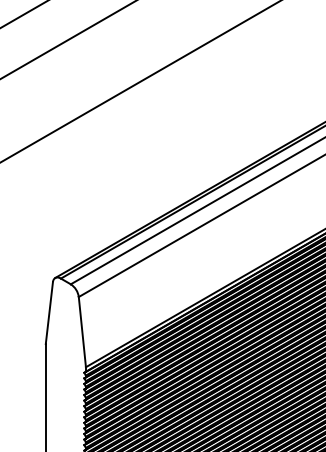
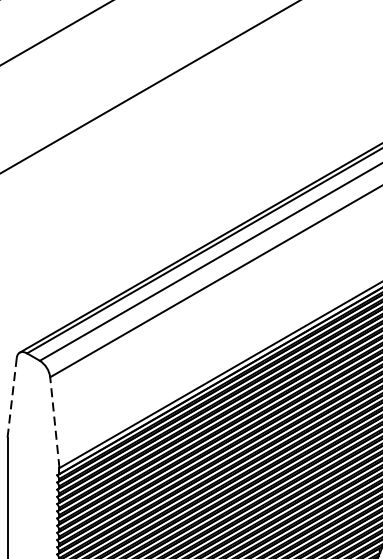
line: (49, 313) -> (12, 398), solid -> dashed
line: (82, 331) -> (54, 421), solid -> dashed

